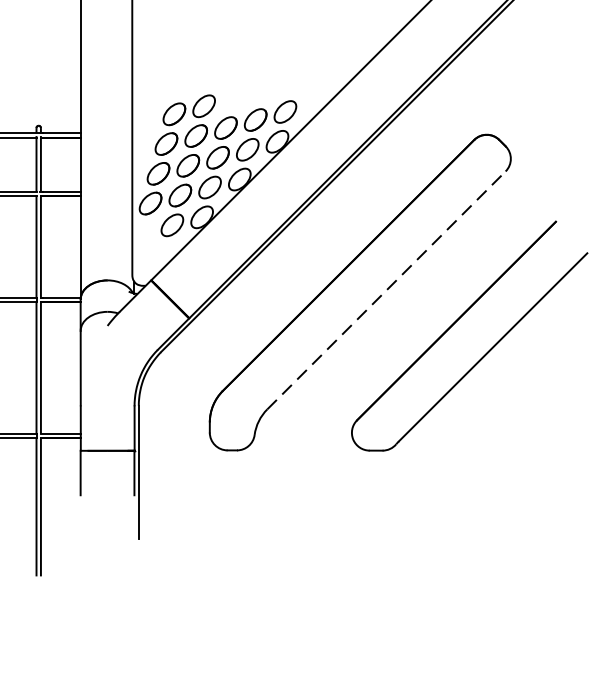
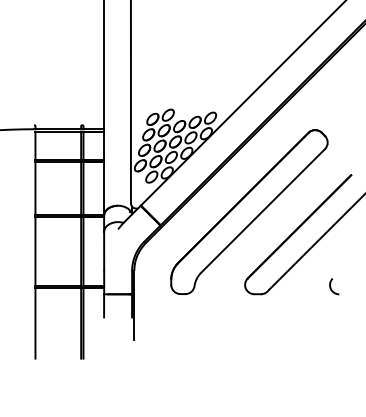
line: (387, 289) -> (263, 210), dashed -> solid
arc: (518, 435) -> (331, 286), added

